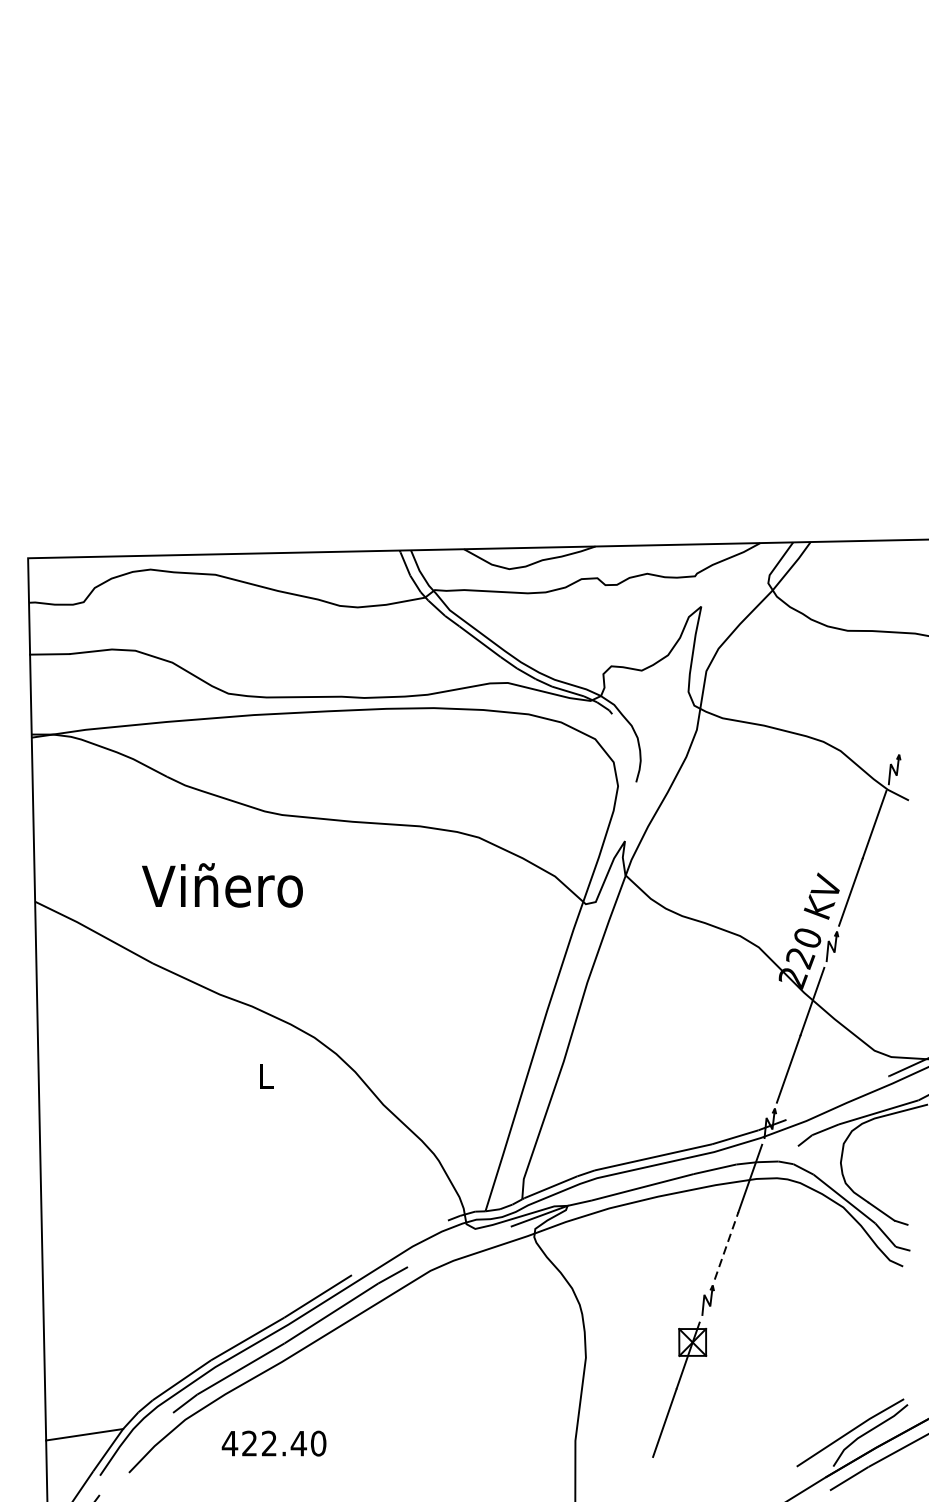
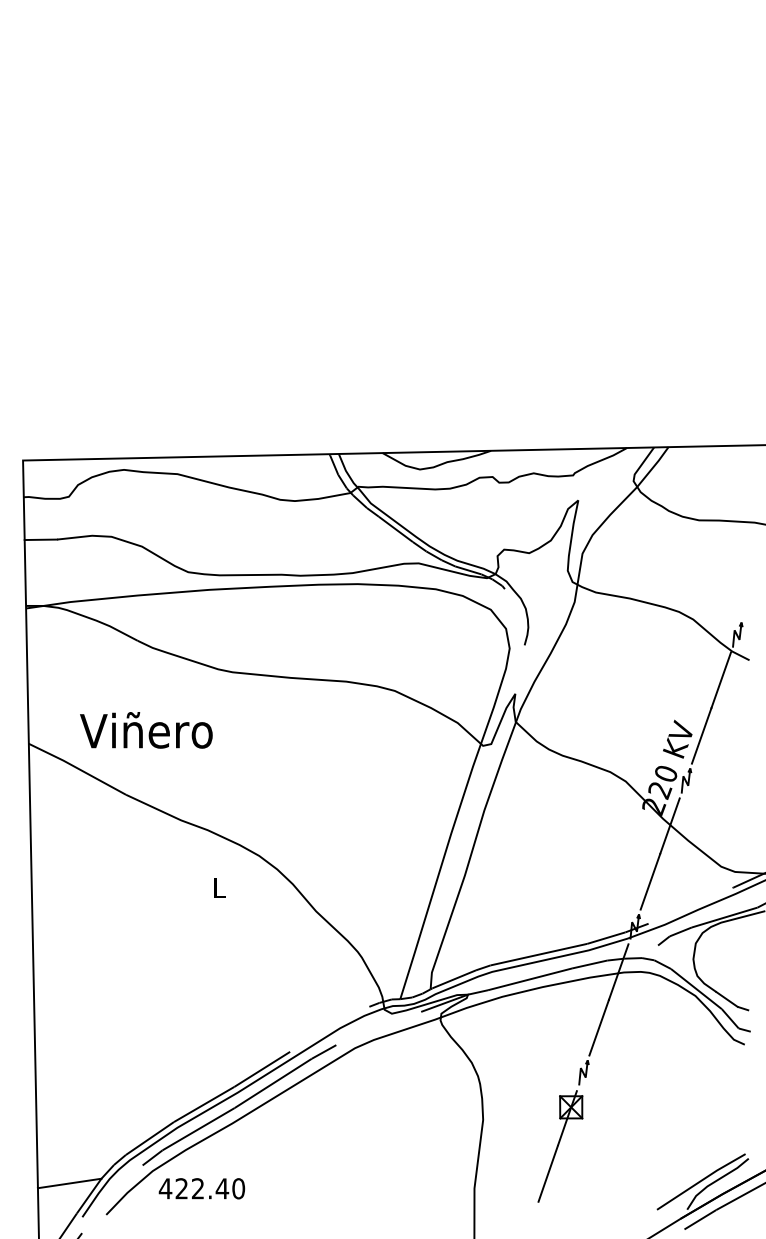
text: (222, 885) -> (146, 730), moved
line: (726, 1245) -> (599, 1027), dashed -> solid
text: (273, 1443) -> (201, 1188), moved

